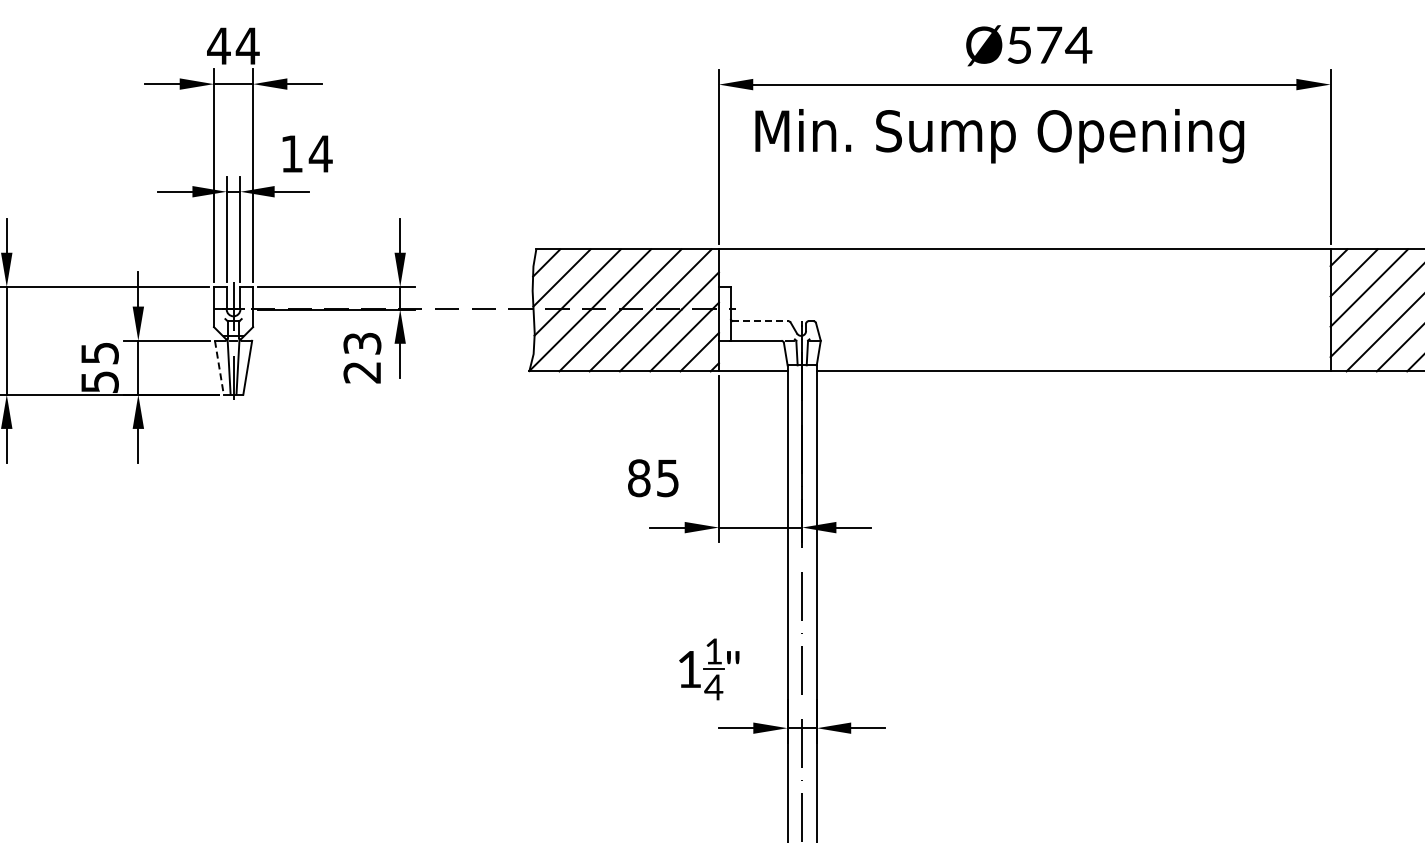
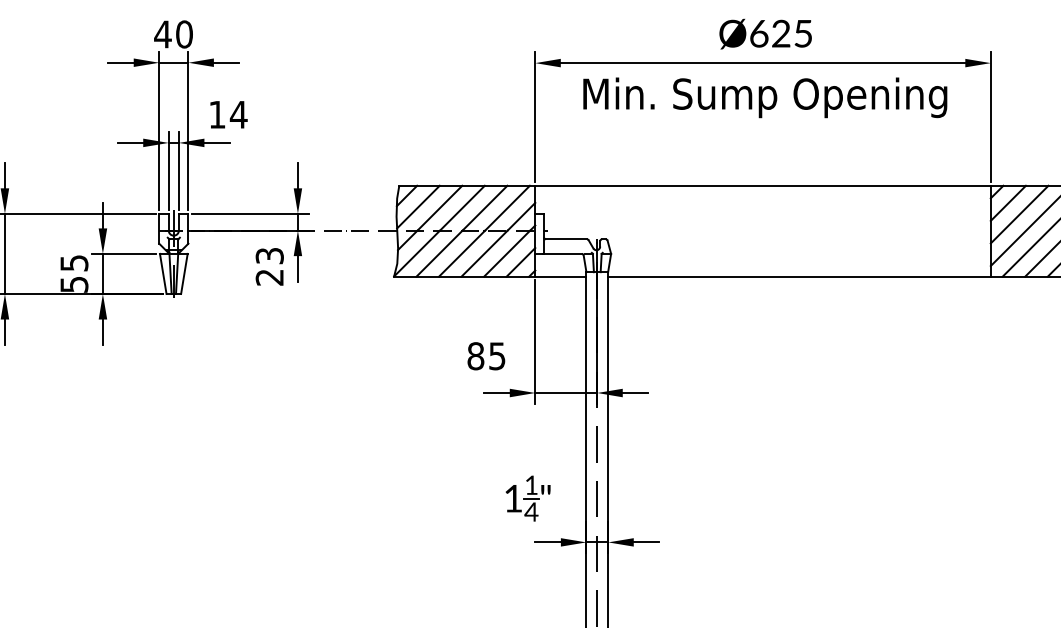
text: (1049, 44) -> (781, 33), Ø574 -> Ø625
text: (247, 46) -> (184, 34), 44 -> 40
text: (999, 136) -> (765, 98), moved
line: (760, 321) -> (566, 239), dashed -> solid
line: (219, 368) -> (163, 274), dashed -> solid

